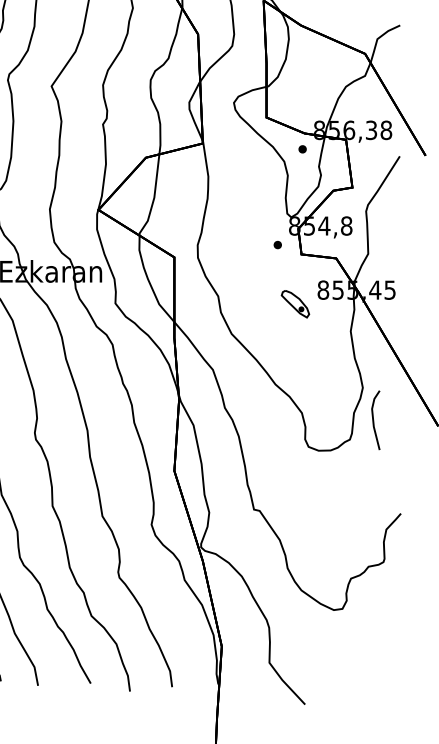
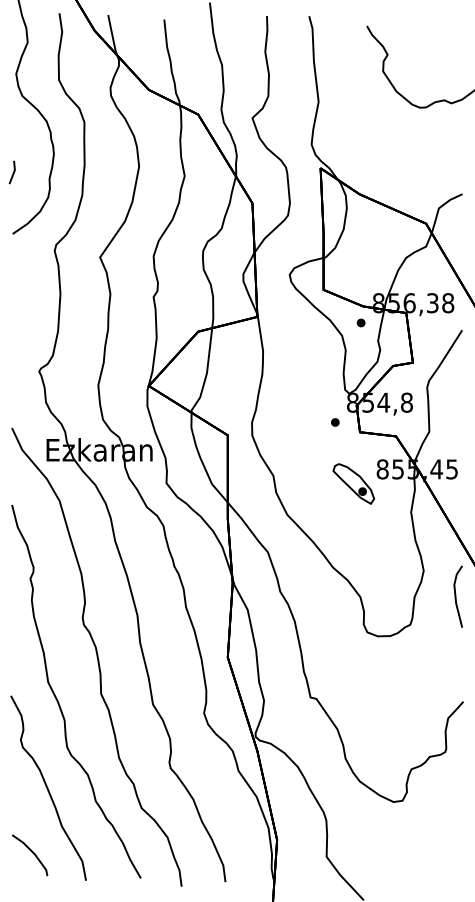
part: (295, 303) -> (353, 483), size x1.43
line: (374, 420) -> (456, 596), moved

